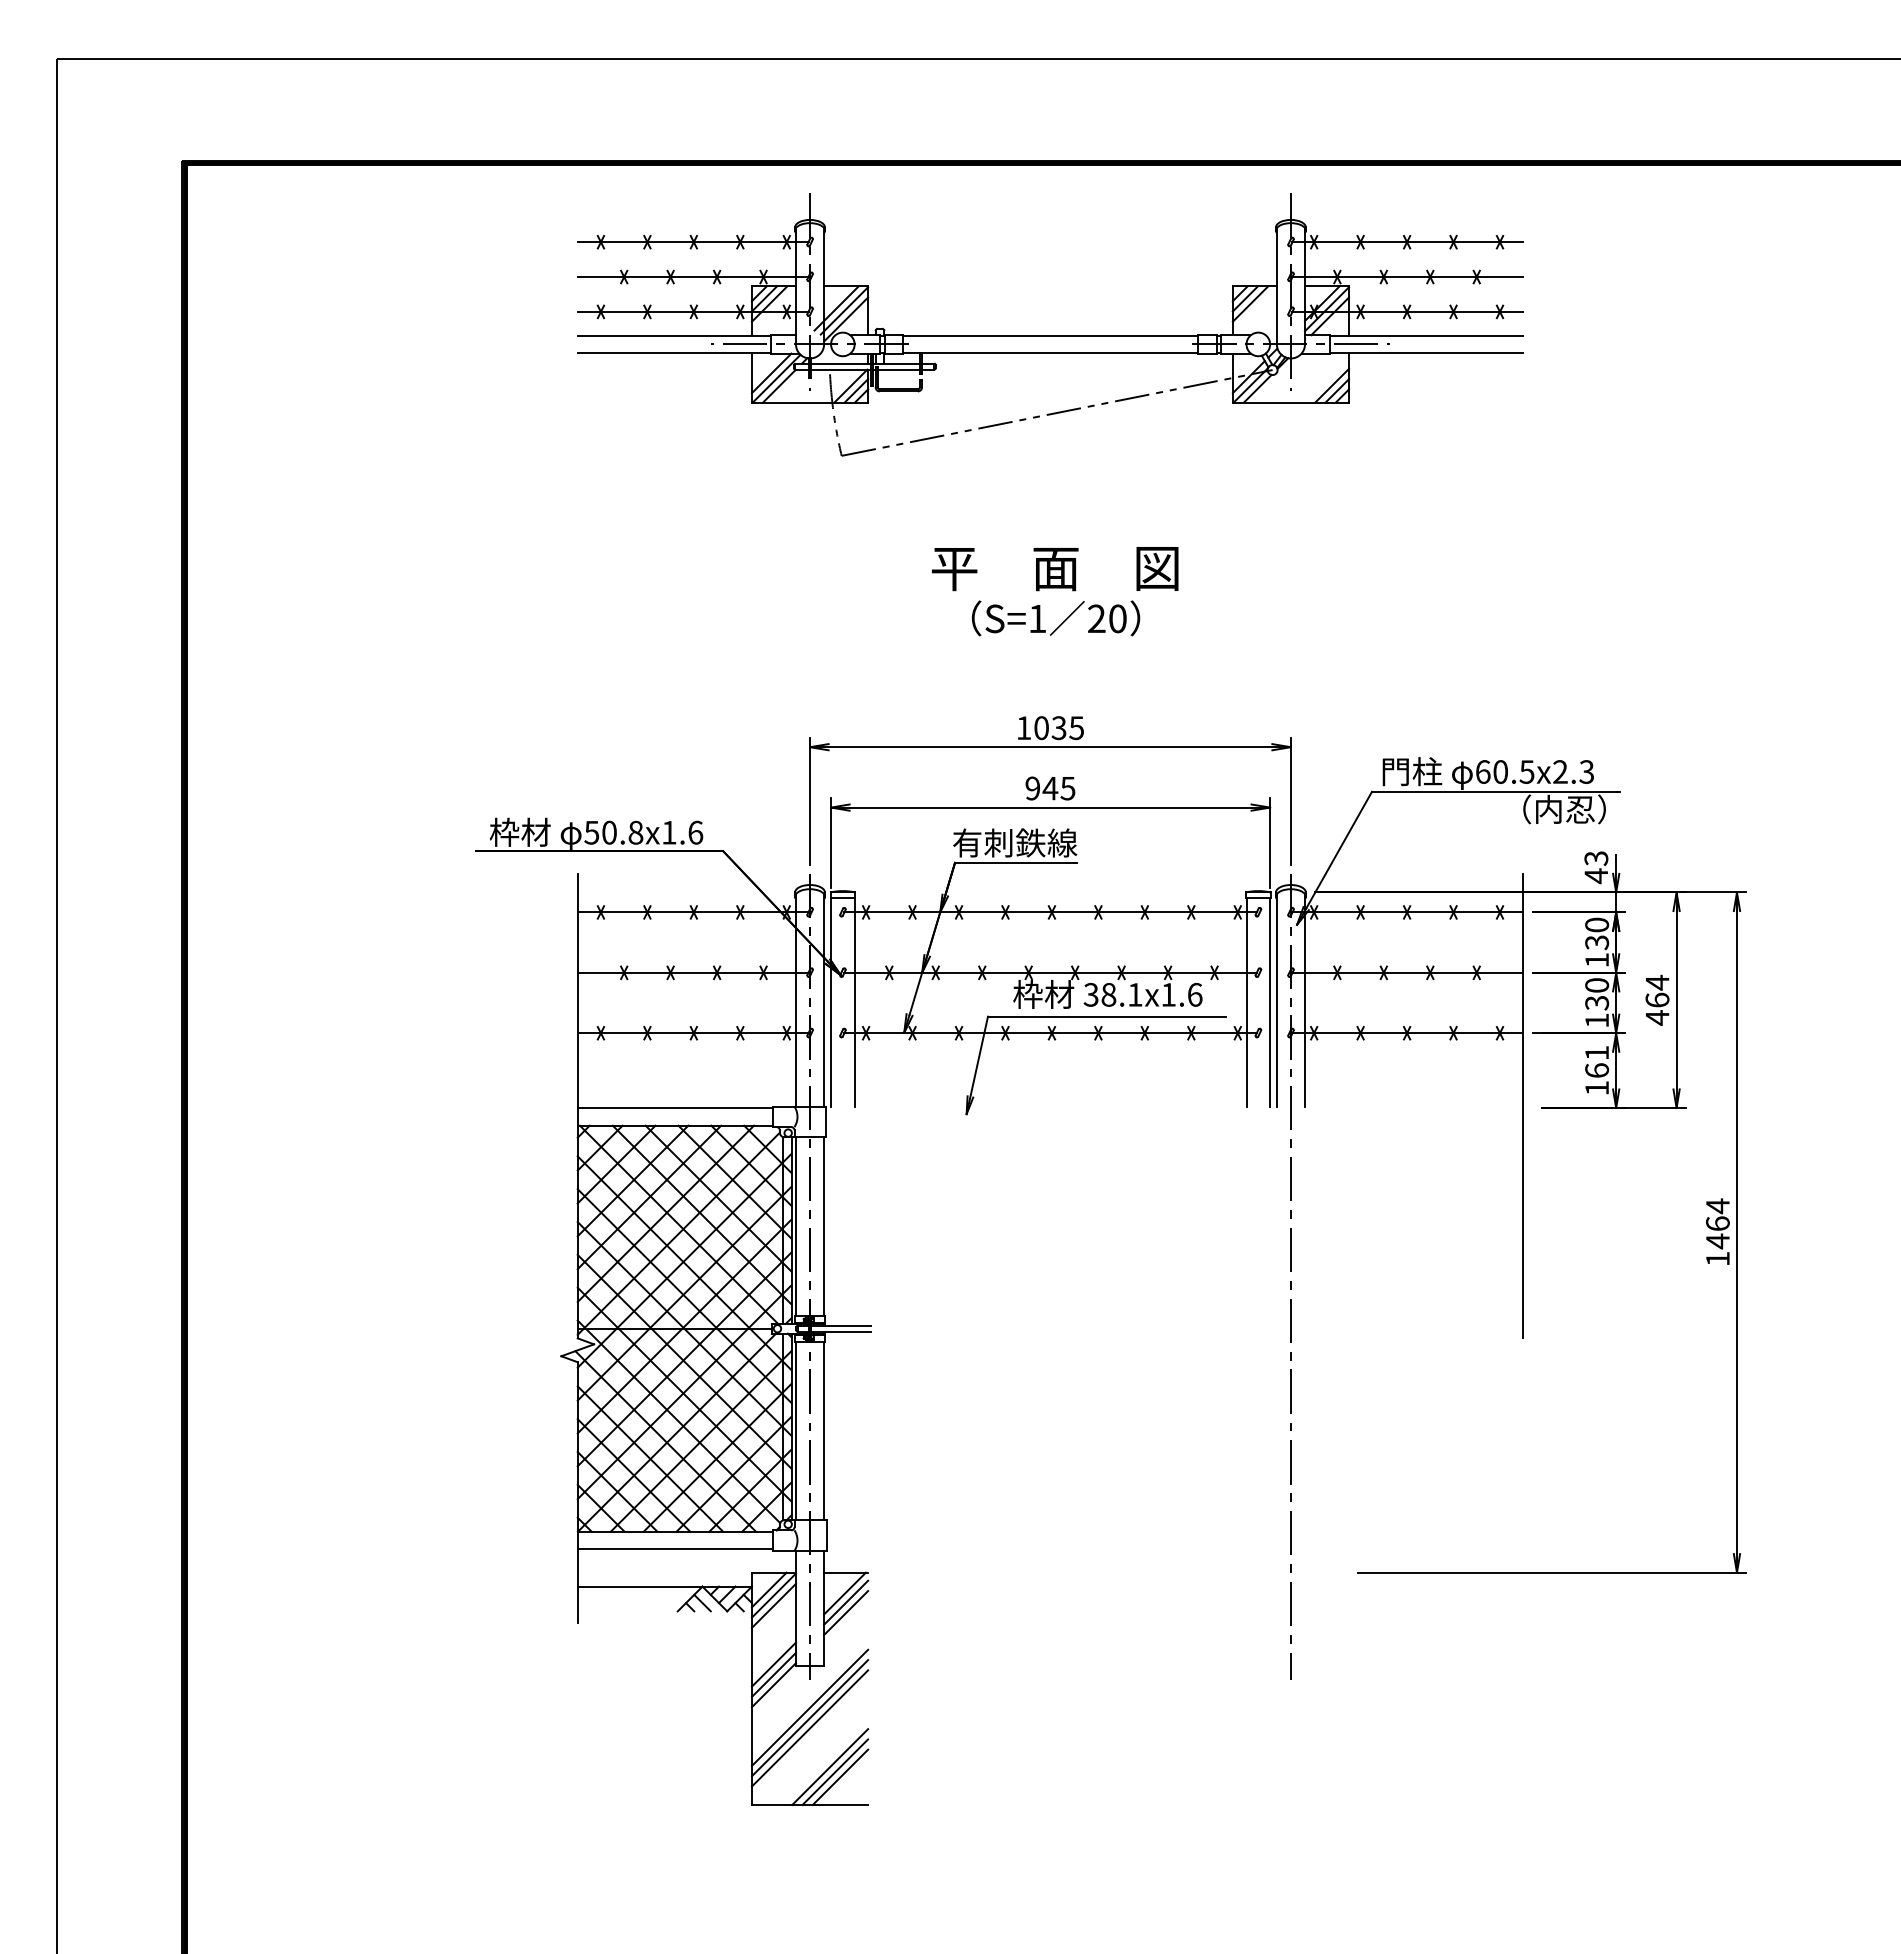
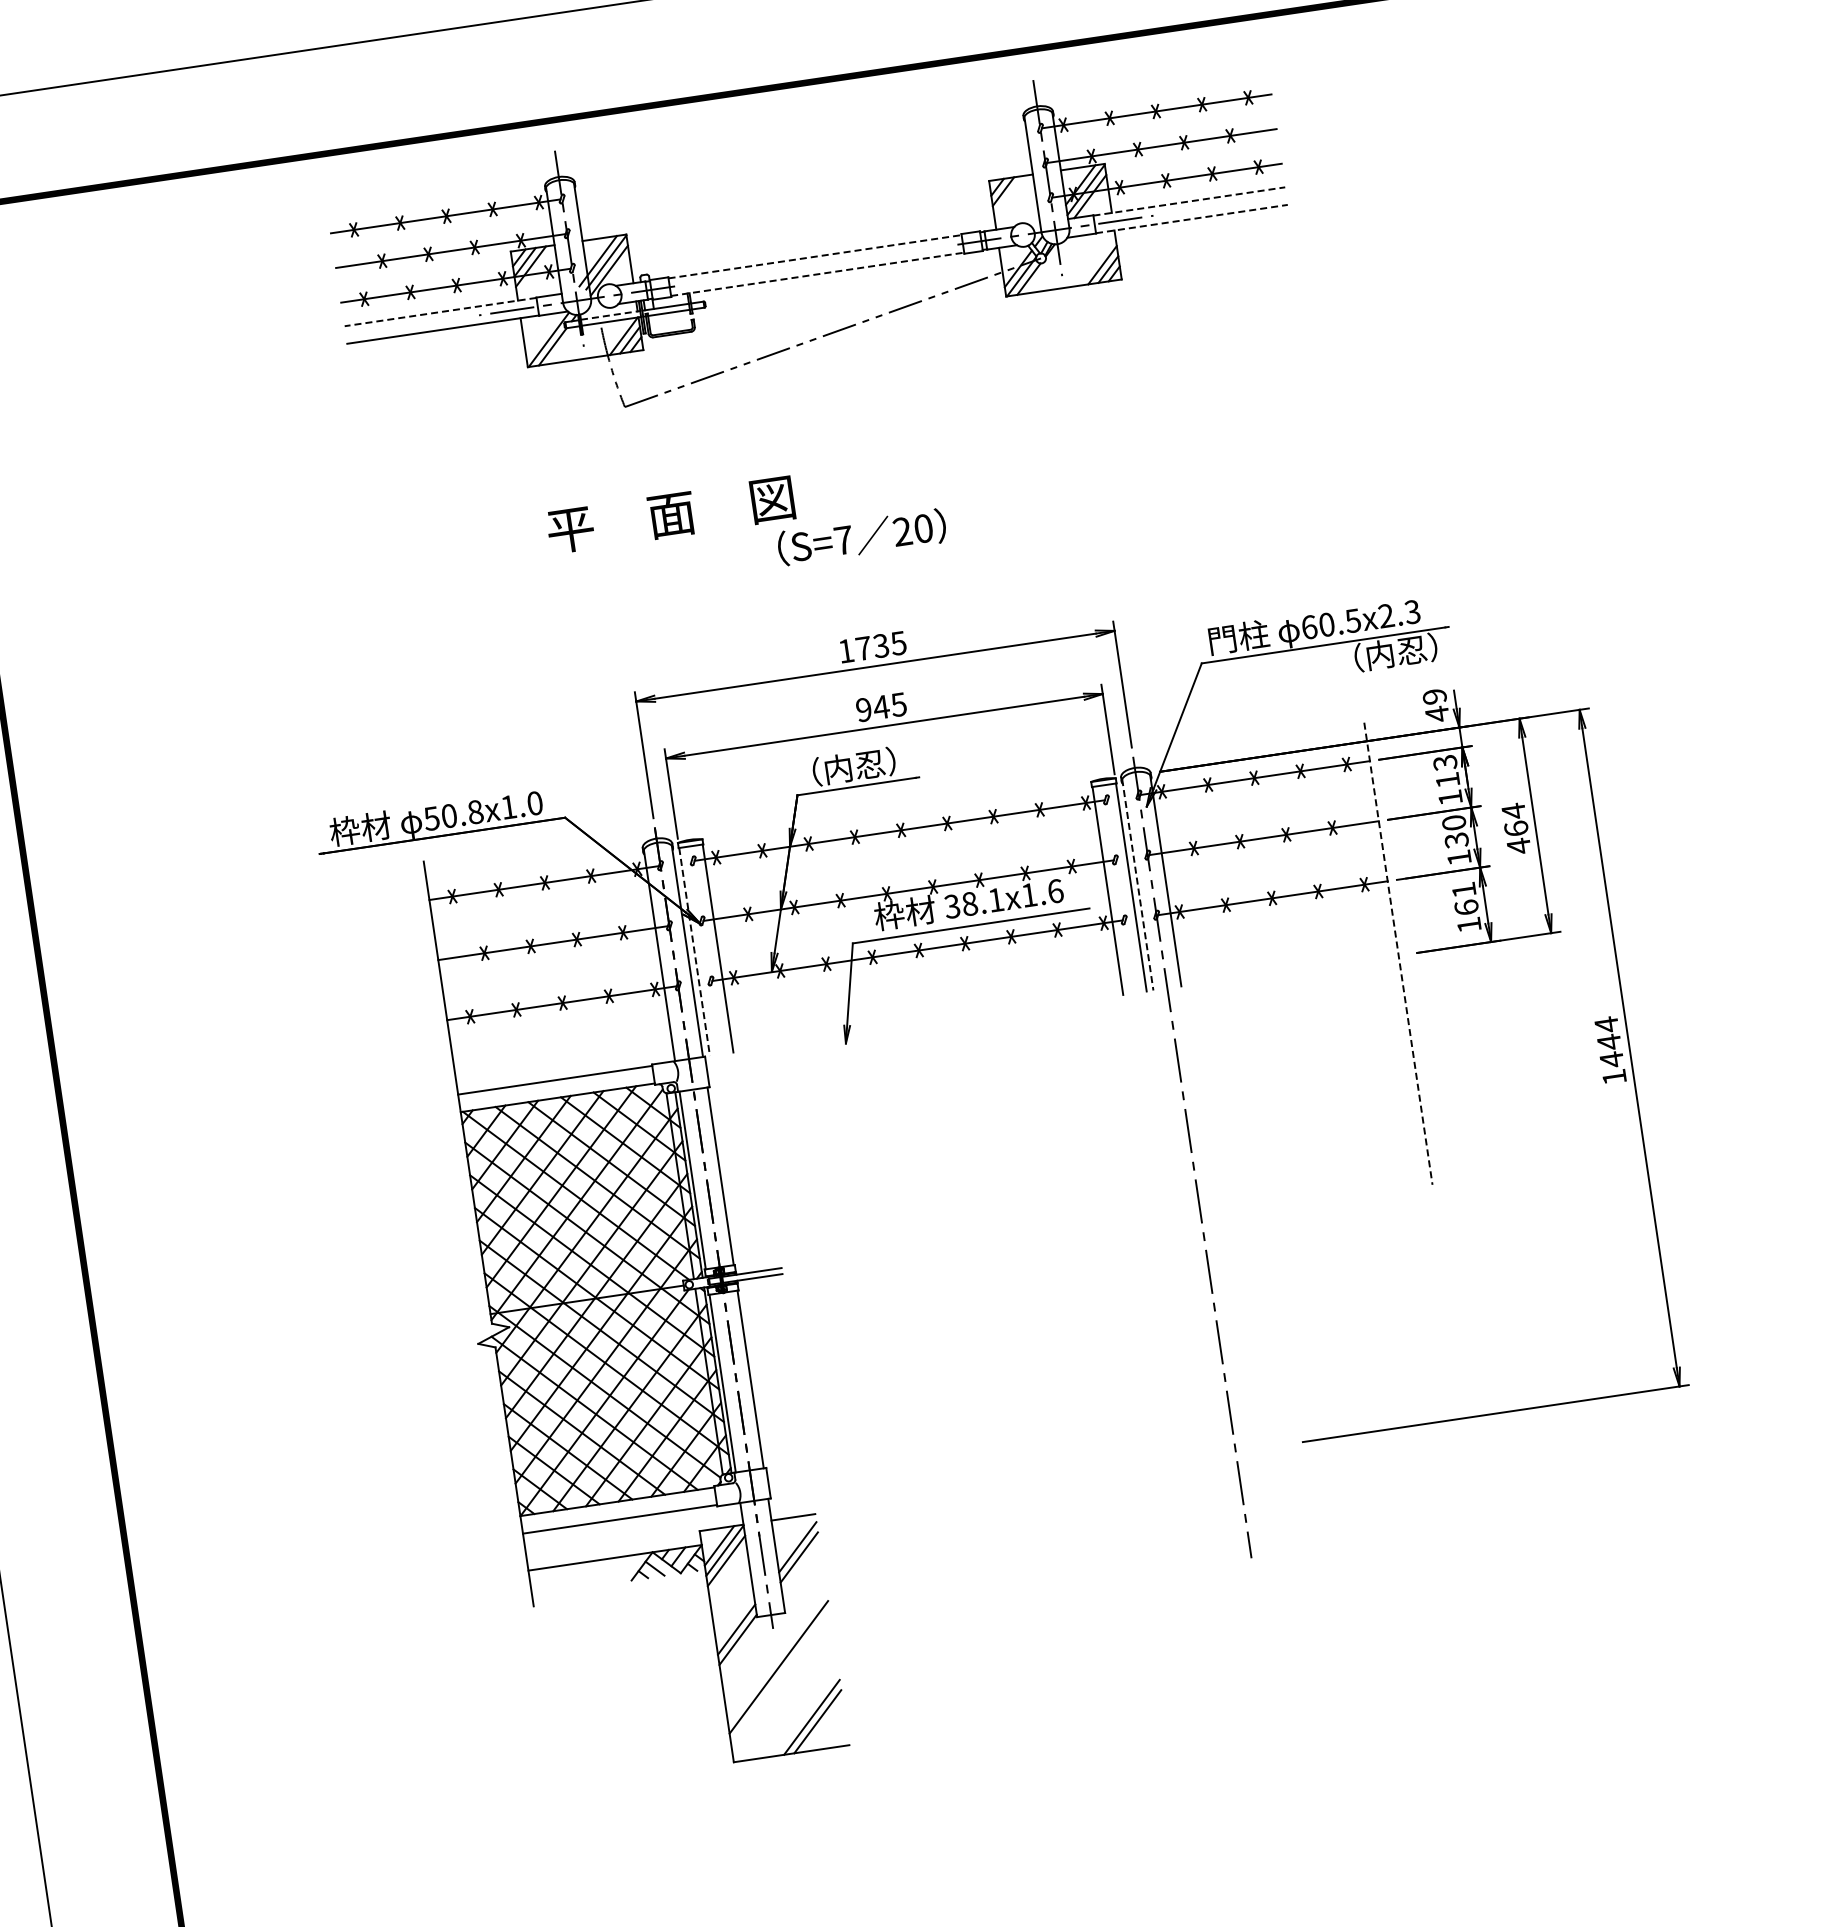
line: (1250, 303) -> (1009, 195), removed
line: (673, 335) -> (439, 312), solid -> dashed
line: (1051, 335) -> (815, 256), solid -> dashed
line: (1427, 335) -> (1189, 201), solid -> dashed
line: (1051, 353) -> (818, 274), solid -> dashed
line: (1427, 353) -> (1192, 219), solid -> dashed
line: (840, 363) -> (610, 315), solid -> dashed
line: (771, 373) -> (543, 335), removed
text: (1055, 569) -> (671, 515), moved
text: (1037, 618) -> (843, 540), S=1 -> S=7
text: (1041, 728) -> (863, 648), 1035 -> 1735
text: (695, 832) -> (534, 803), 50.8x1.6 -> 50.8x1.0
text: (1015, 842) -> (854, 766), 有刺鉄線 -> （内忍）
text: (1596, 858) -> (1434, 696), 43 -> 49
text: (1597, 933) -> (1446, 771), 130 -> 113
line: (1276, 1000) -> (1137, 884), solid -> dashed
line: (831, 1002) -> (695, 952), solid -> dashed
line: (1523, 1106) -> (1398, 954), solid -> dashed
text: (1717, 1223) -> (1608, 1042), 1464 -> 1444
line: (844, 1593) -> (794, 1538), removed
line: (773, 1664) -> (734, 1619), removed
line: (809, 1707) -> (776, 1656), removed
line: (809, 1728) -> (779, 1677), removed
line: (830, 1766) -> (806, 1712), removed

